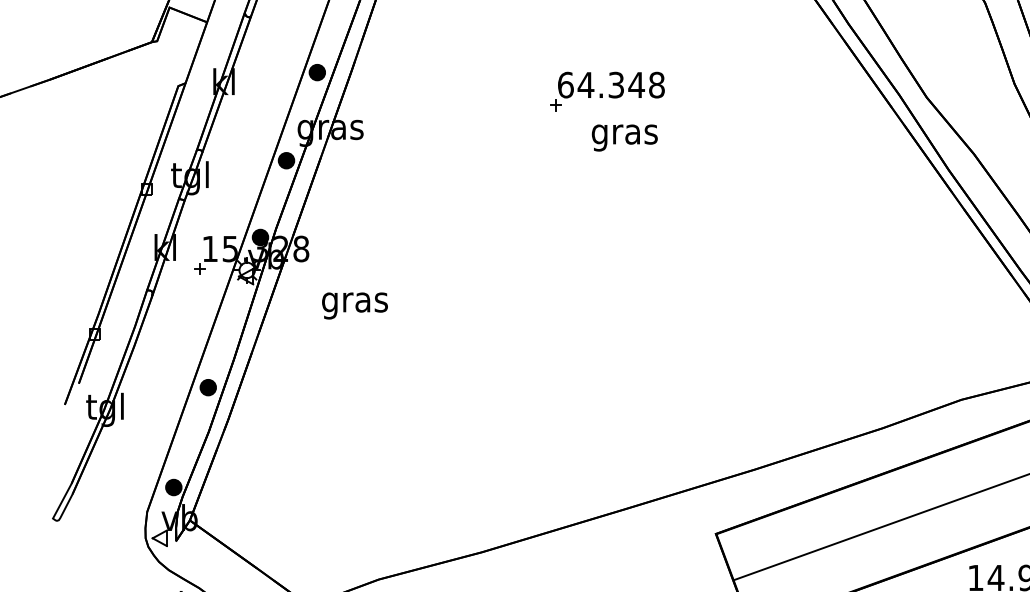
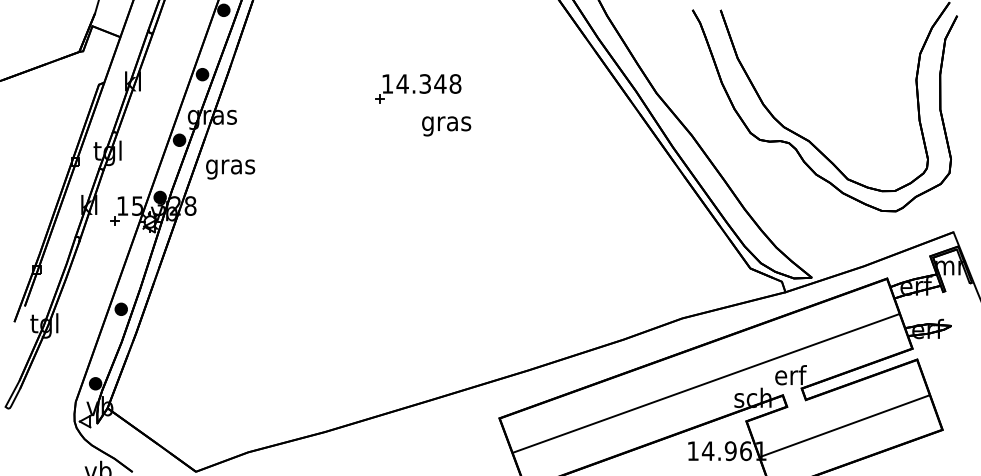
text: (565, 84) -> (387, 83), 64.348 -> 14.348
text: (624, 138) -> (446, 126), moved
text: (354, 305) -> (230, 169), moved

